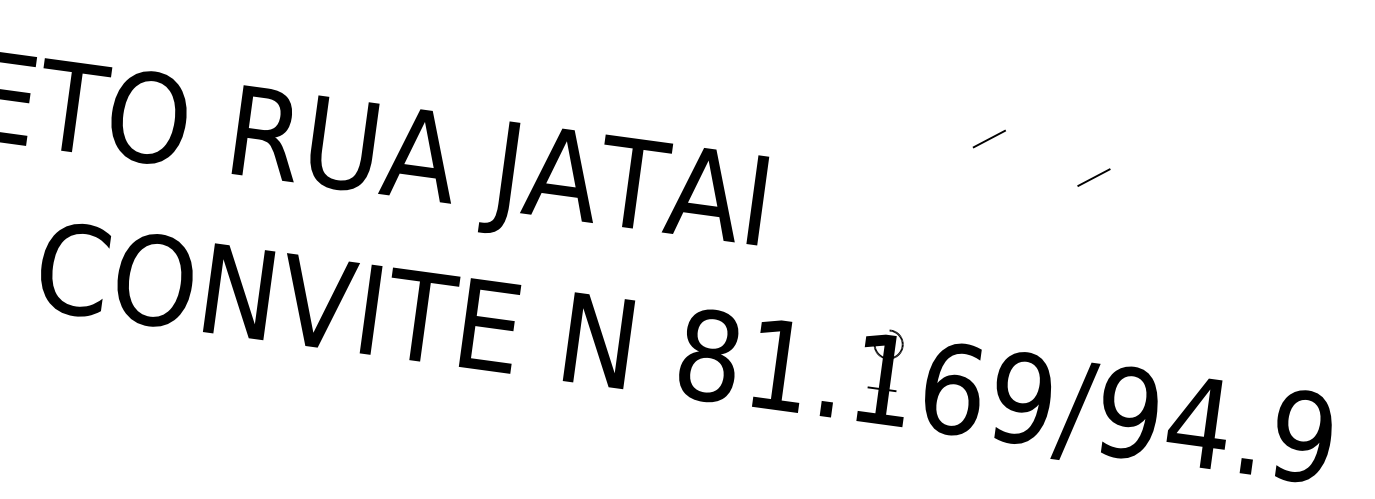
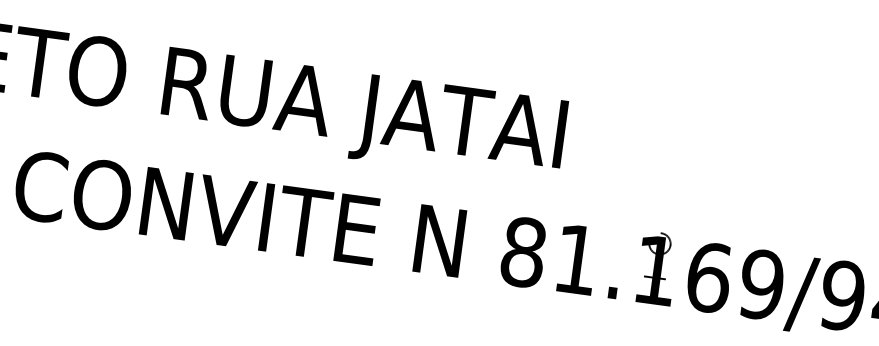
line: (988, 138) -> (735, 87), removed
line: (1093, 177) -> (815, 116), removed

